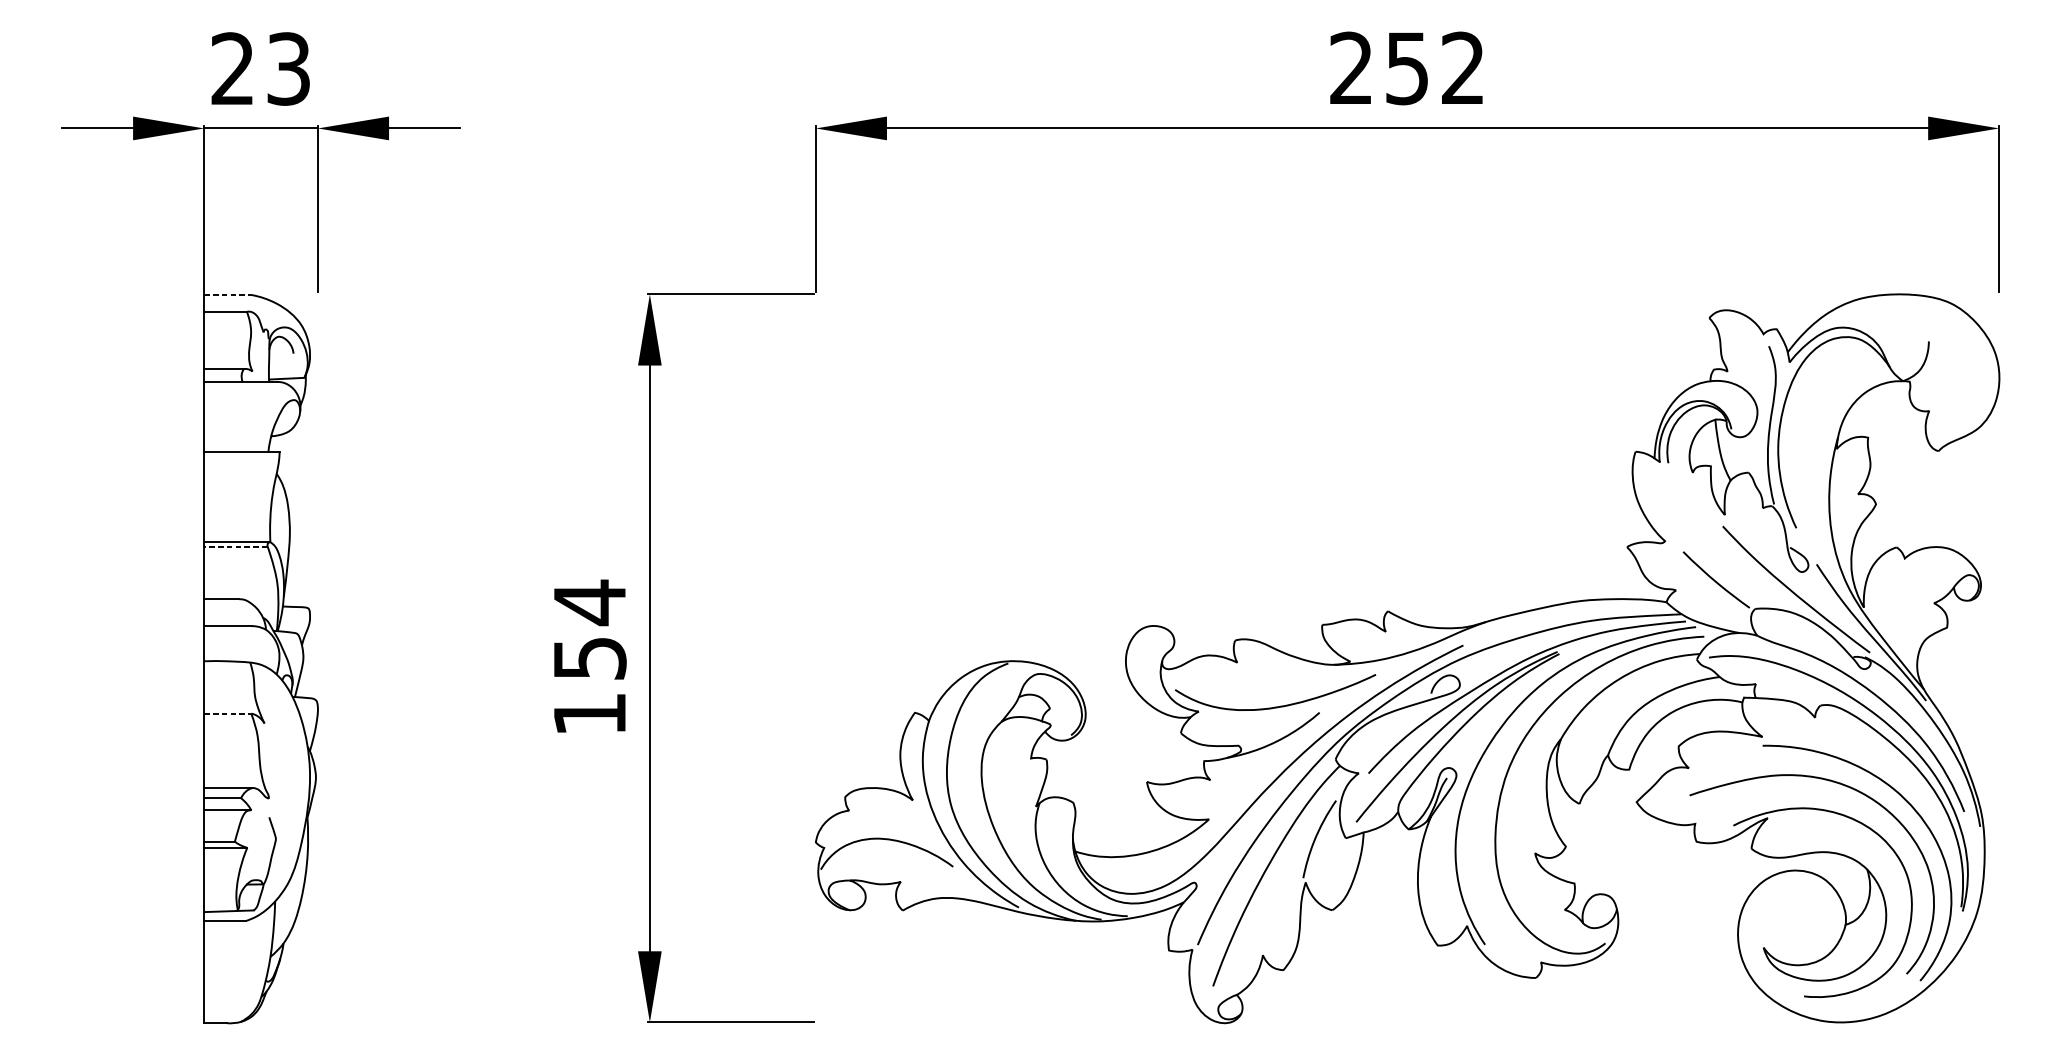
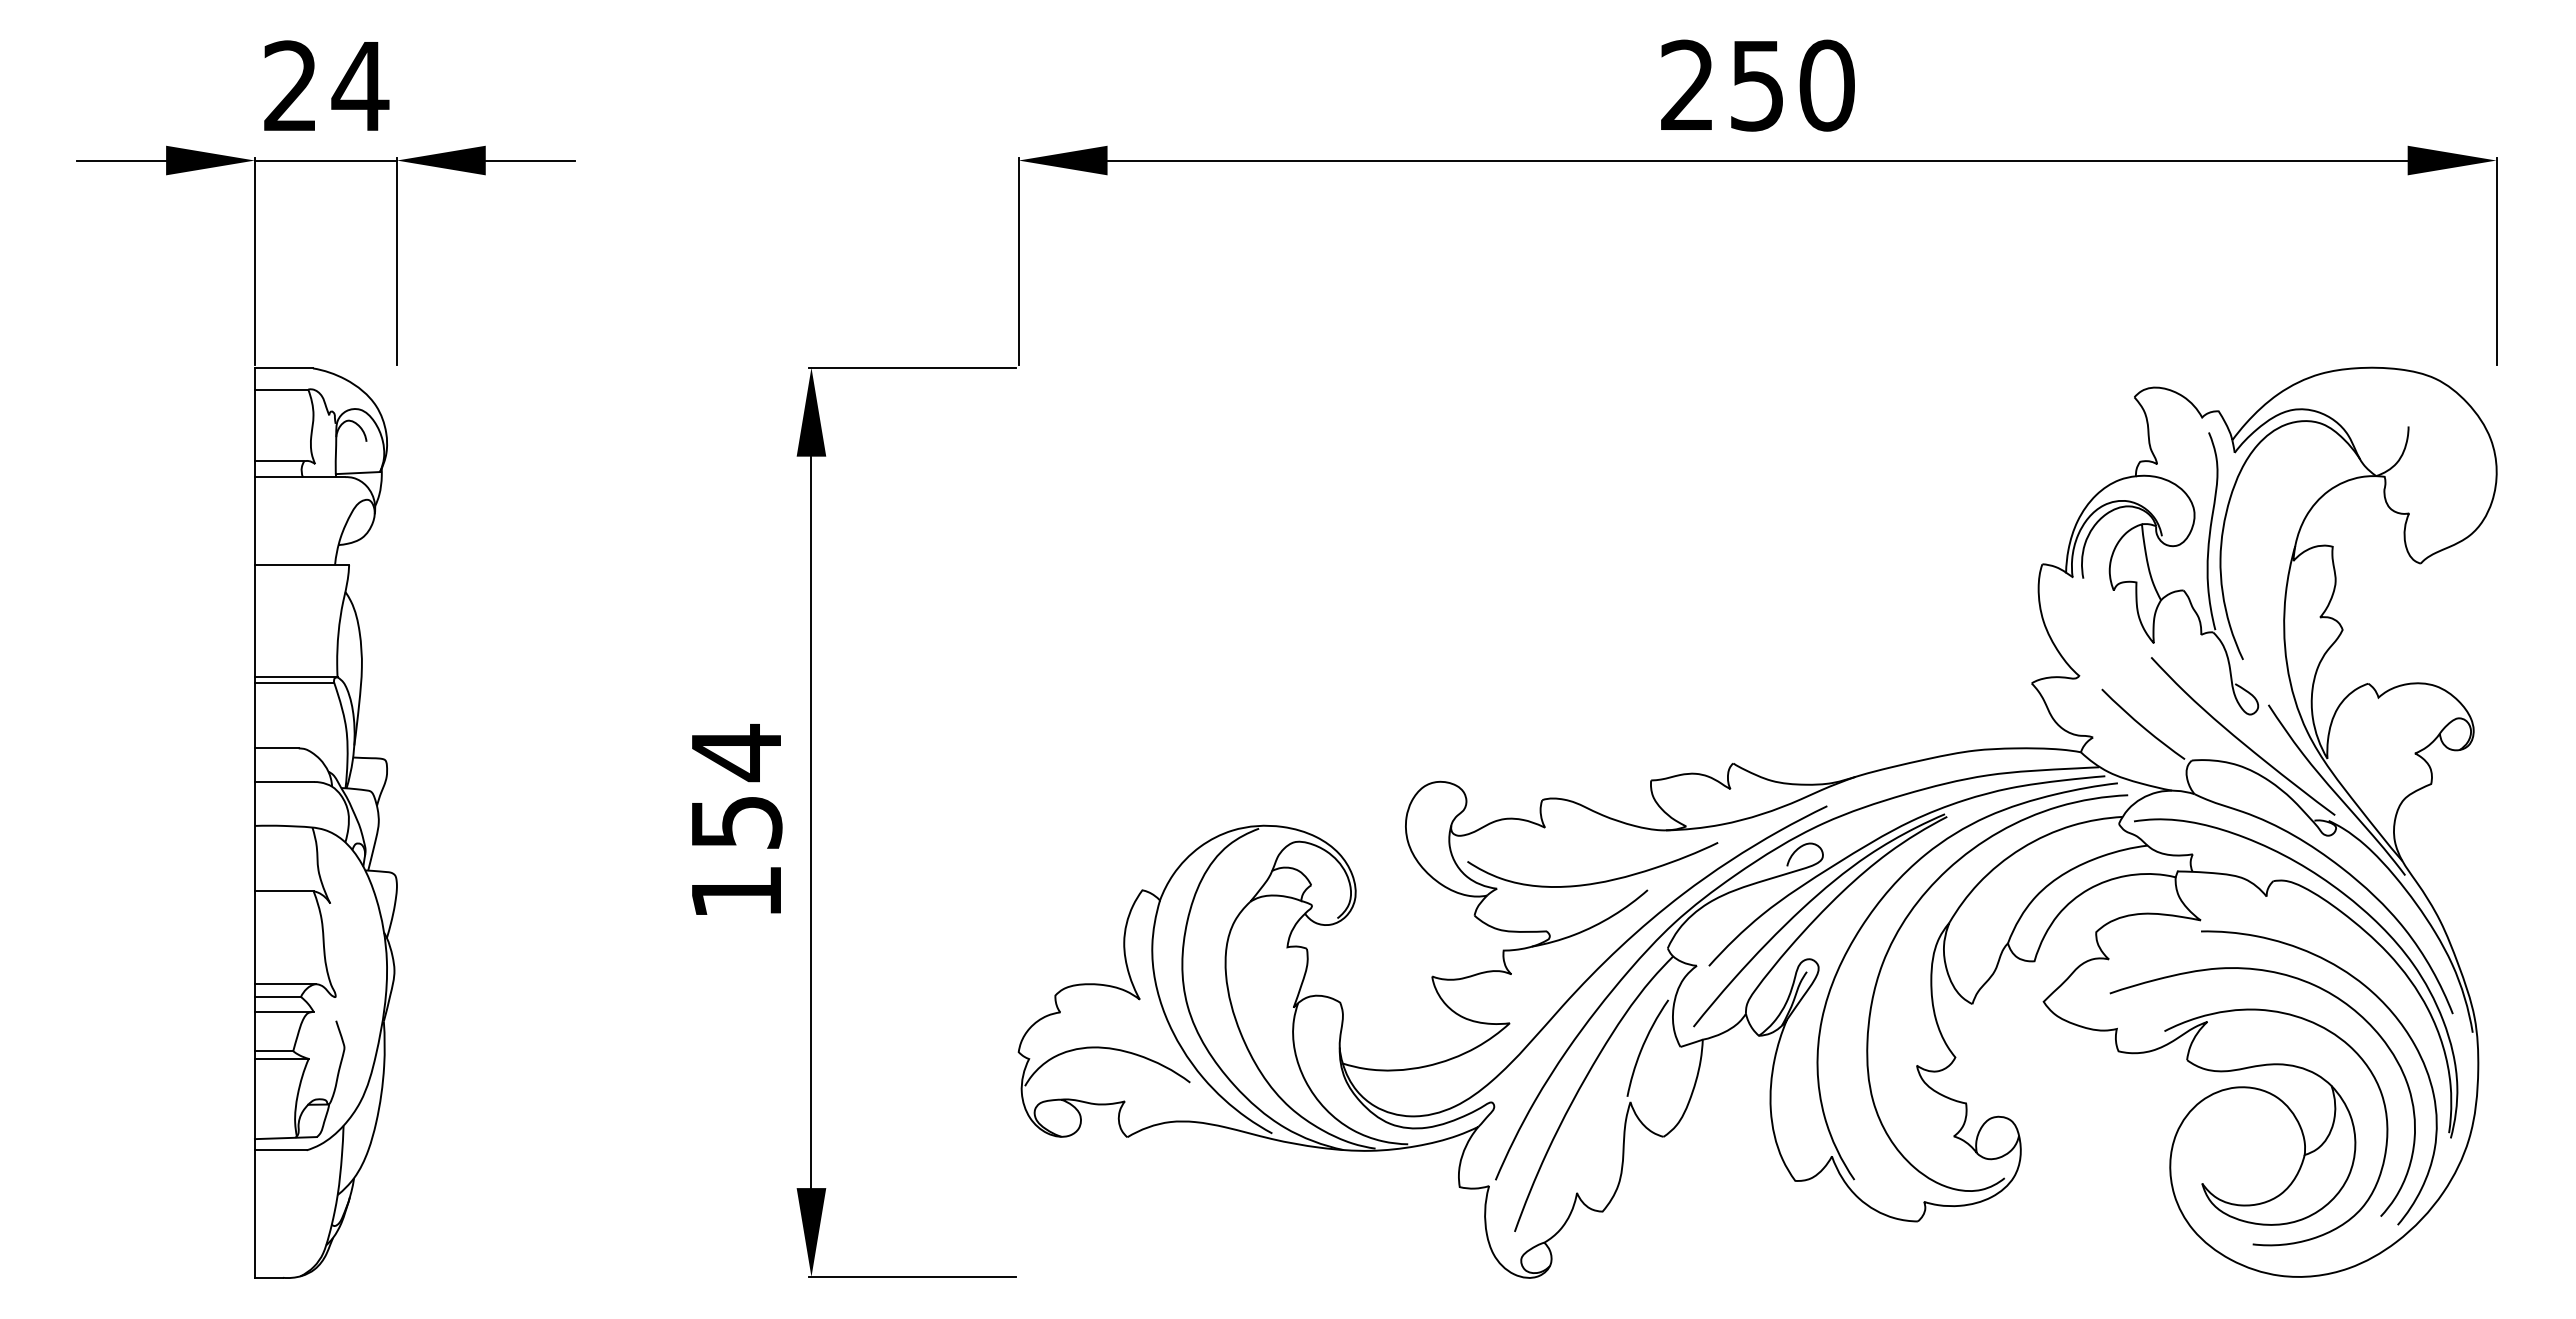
text: (1462, 68) -> (1826, 85), 252 -> 250
text: (288, 69) -> (360, 86), 23 -> 24
line: (227, 294) -> (284, 368), dashed -> solid
line: (235, 546) -> (294, 682), dashed -> solid
line: (227, 713) -> (284, 891), dashed -> solid

